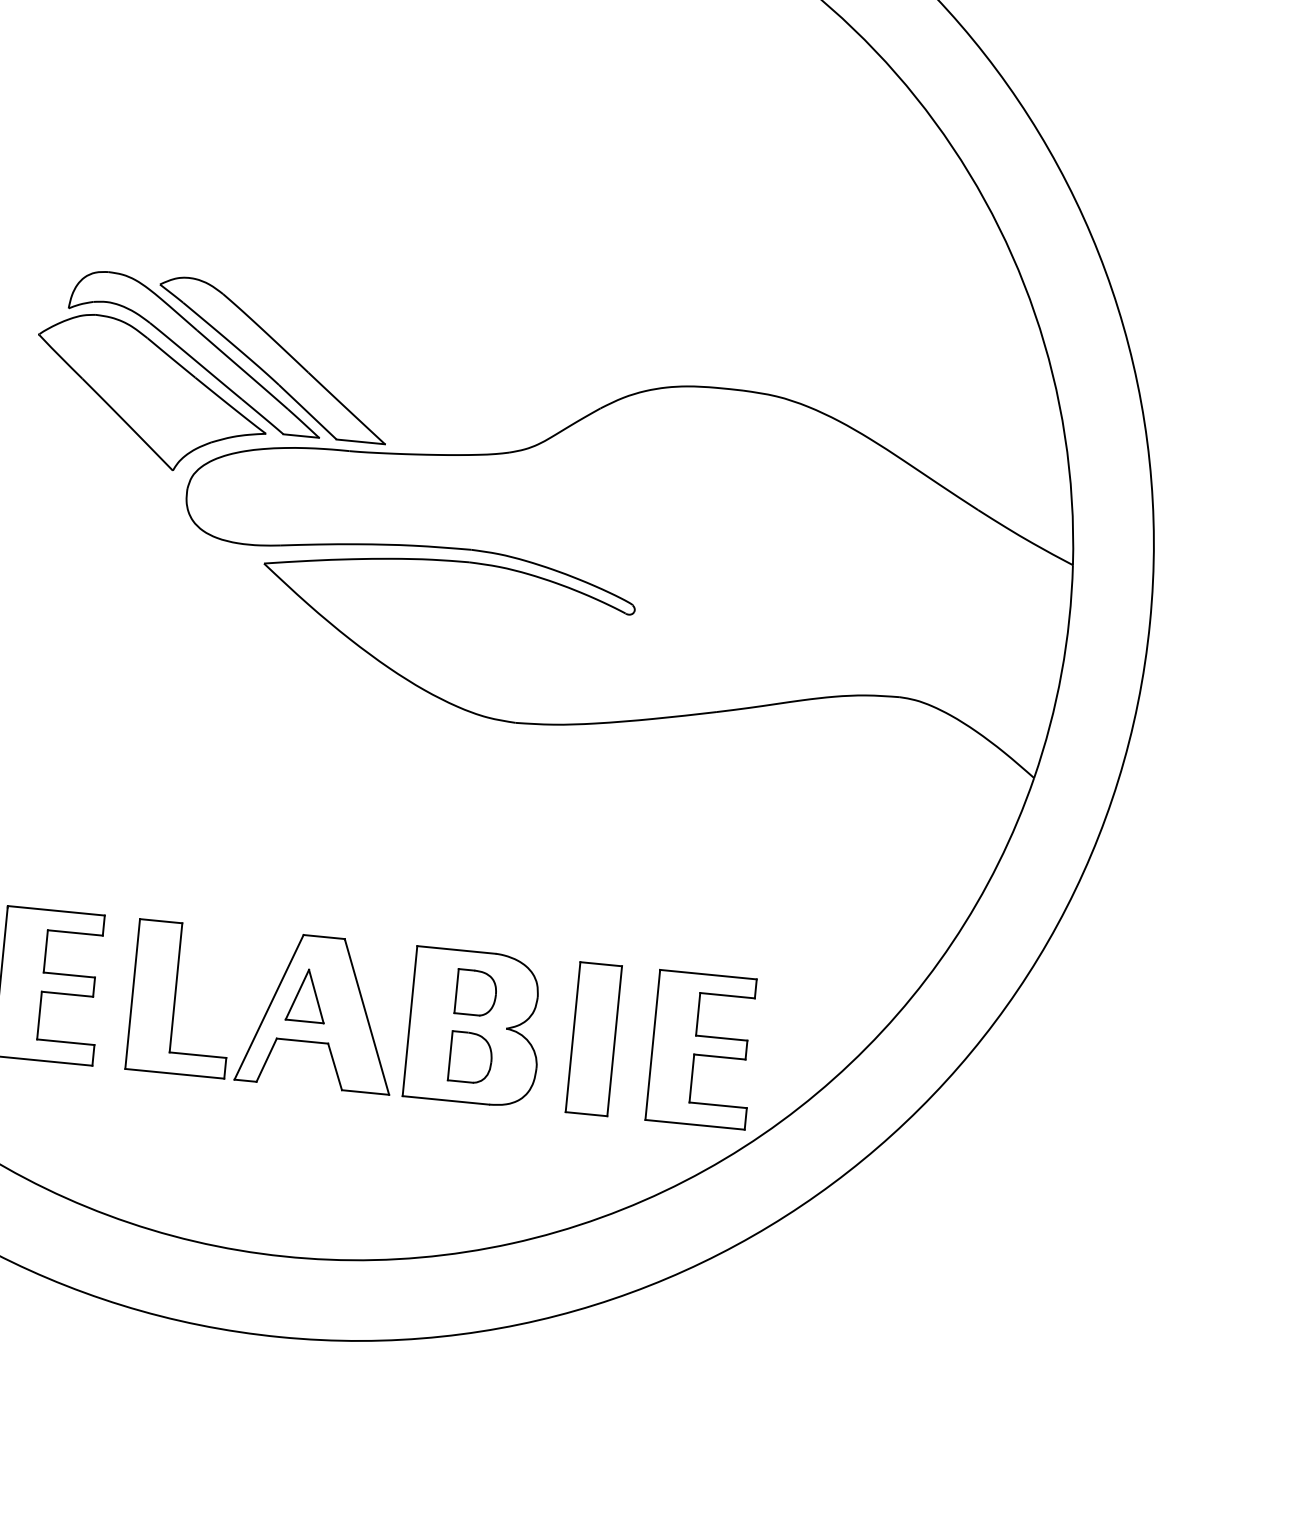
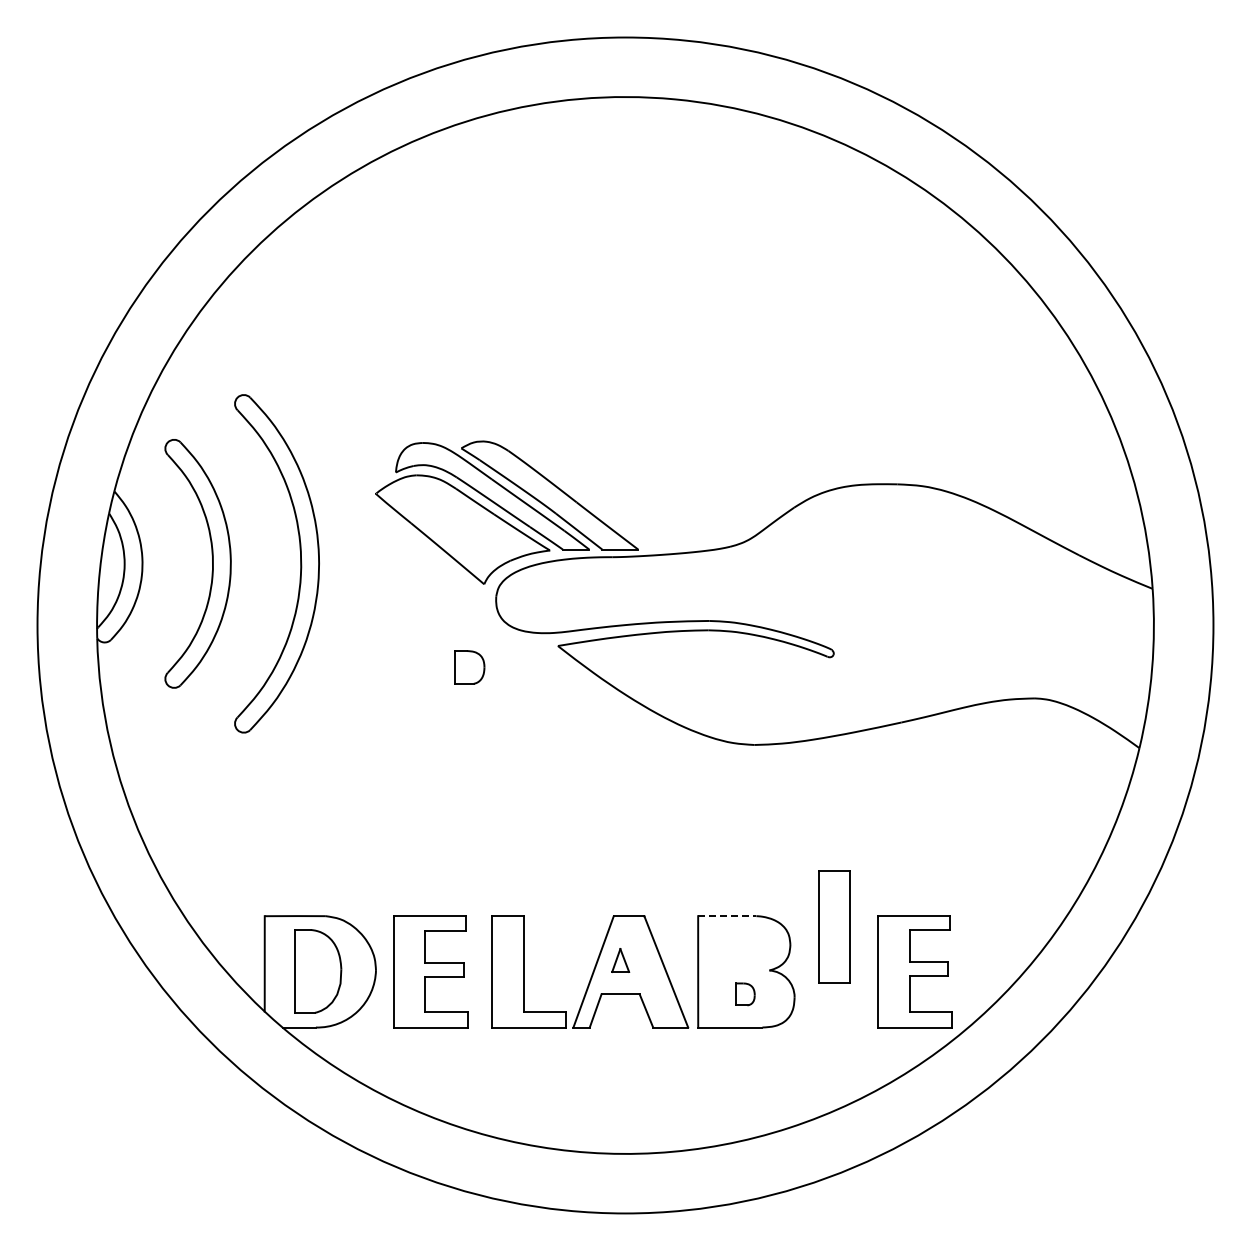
line: (456, 950) -> (727, 916), solid -> dashed
part: (475, 993) -> (469, 667), moved
part: (306, 995) -> (620, 960), size x0.6
part: (593, 1038) -> (834, 926), moved
part: (470, 1057) -> (745, 994), size x0.6

